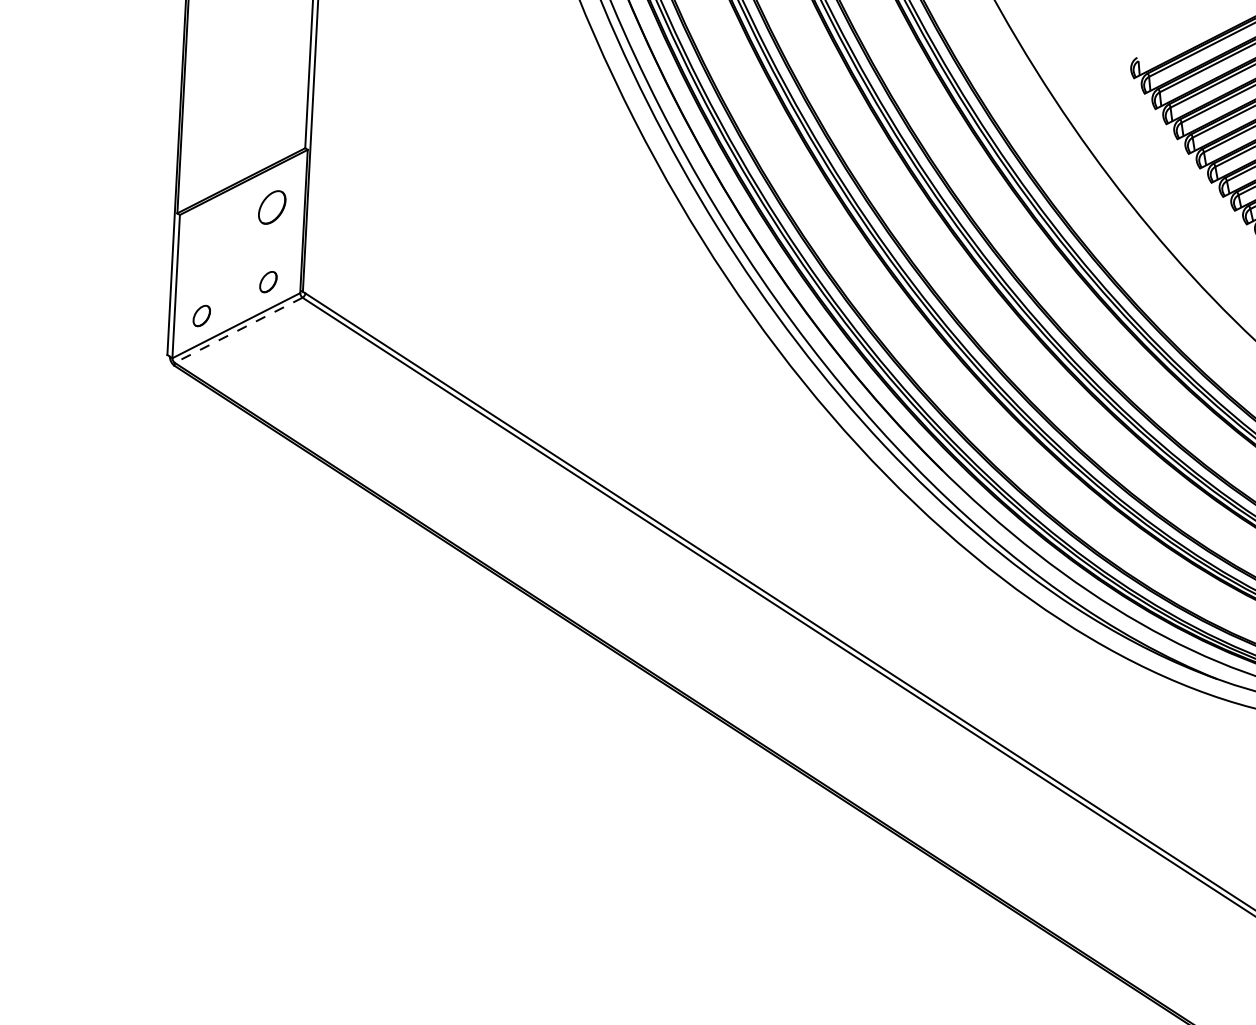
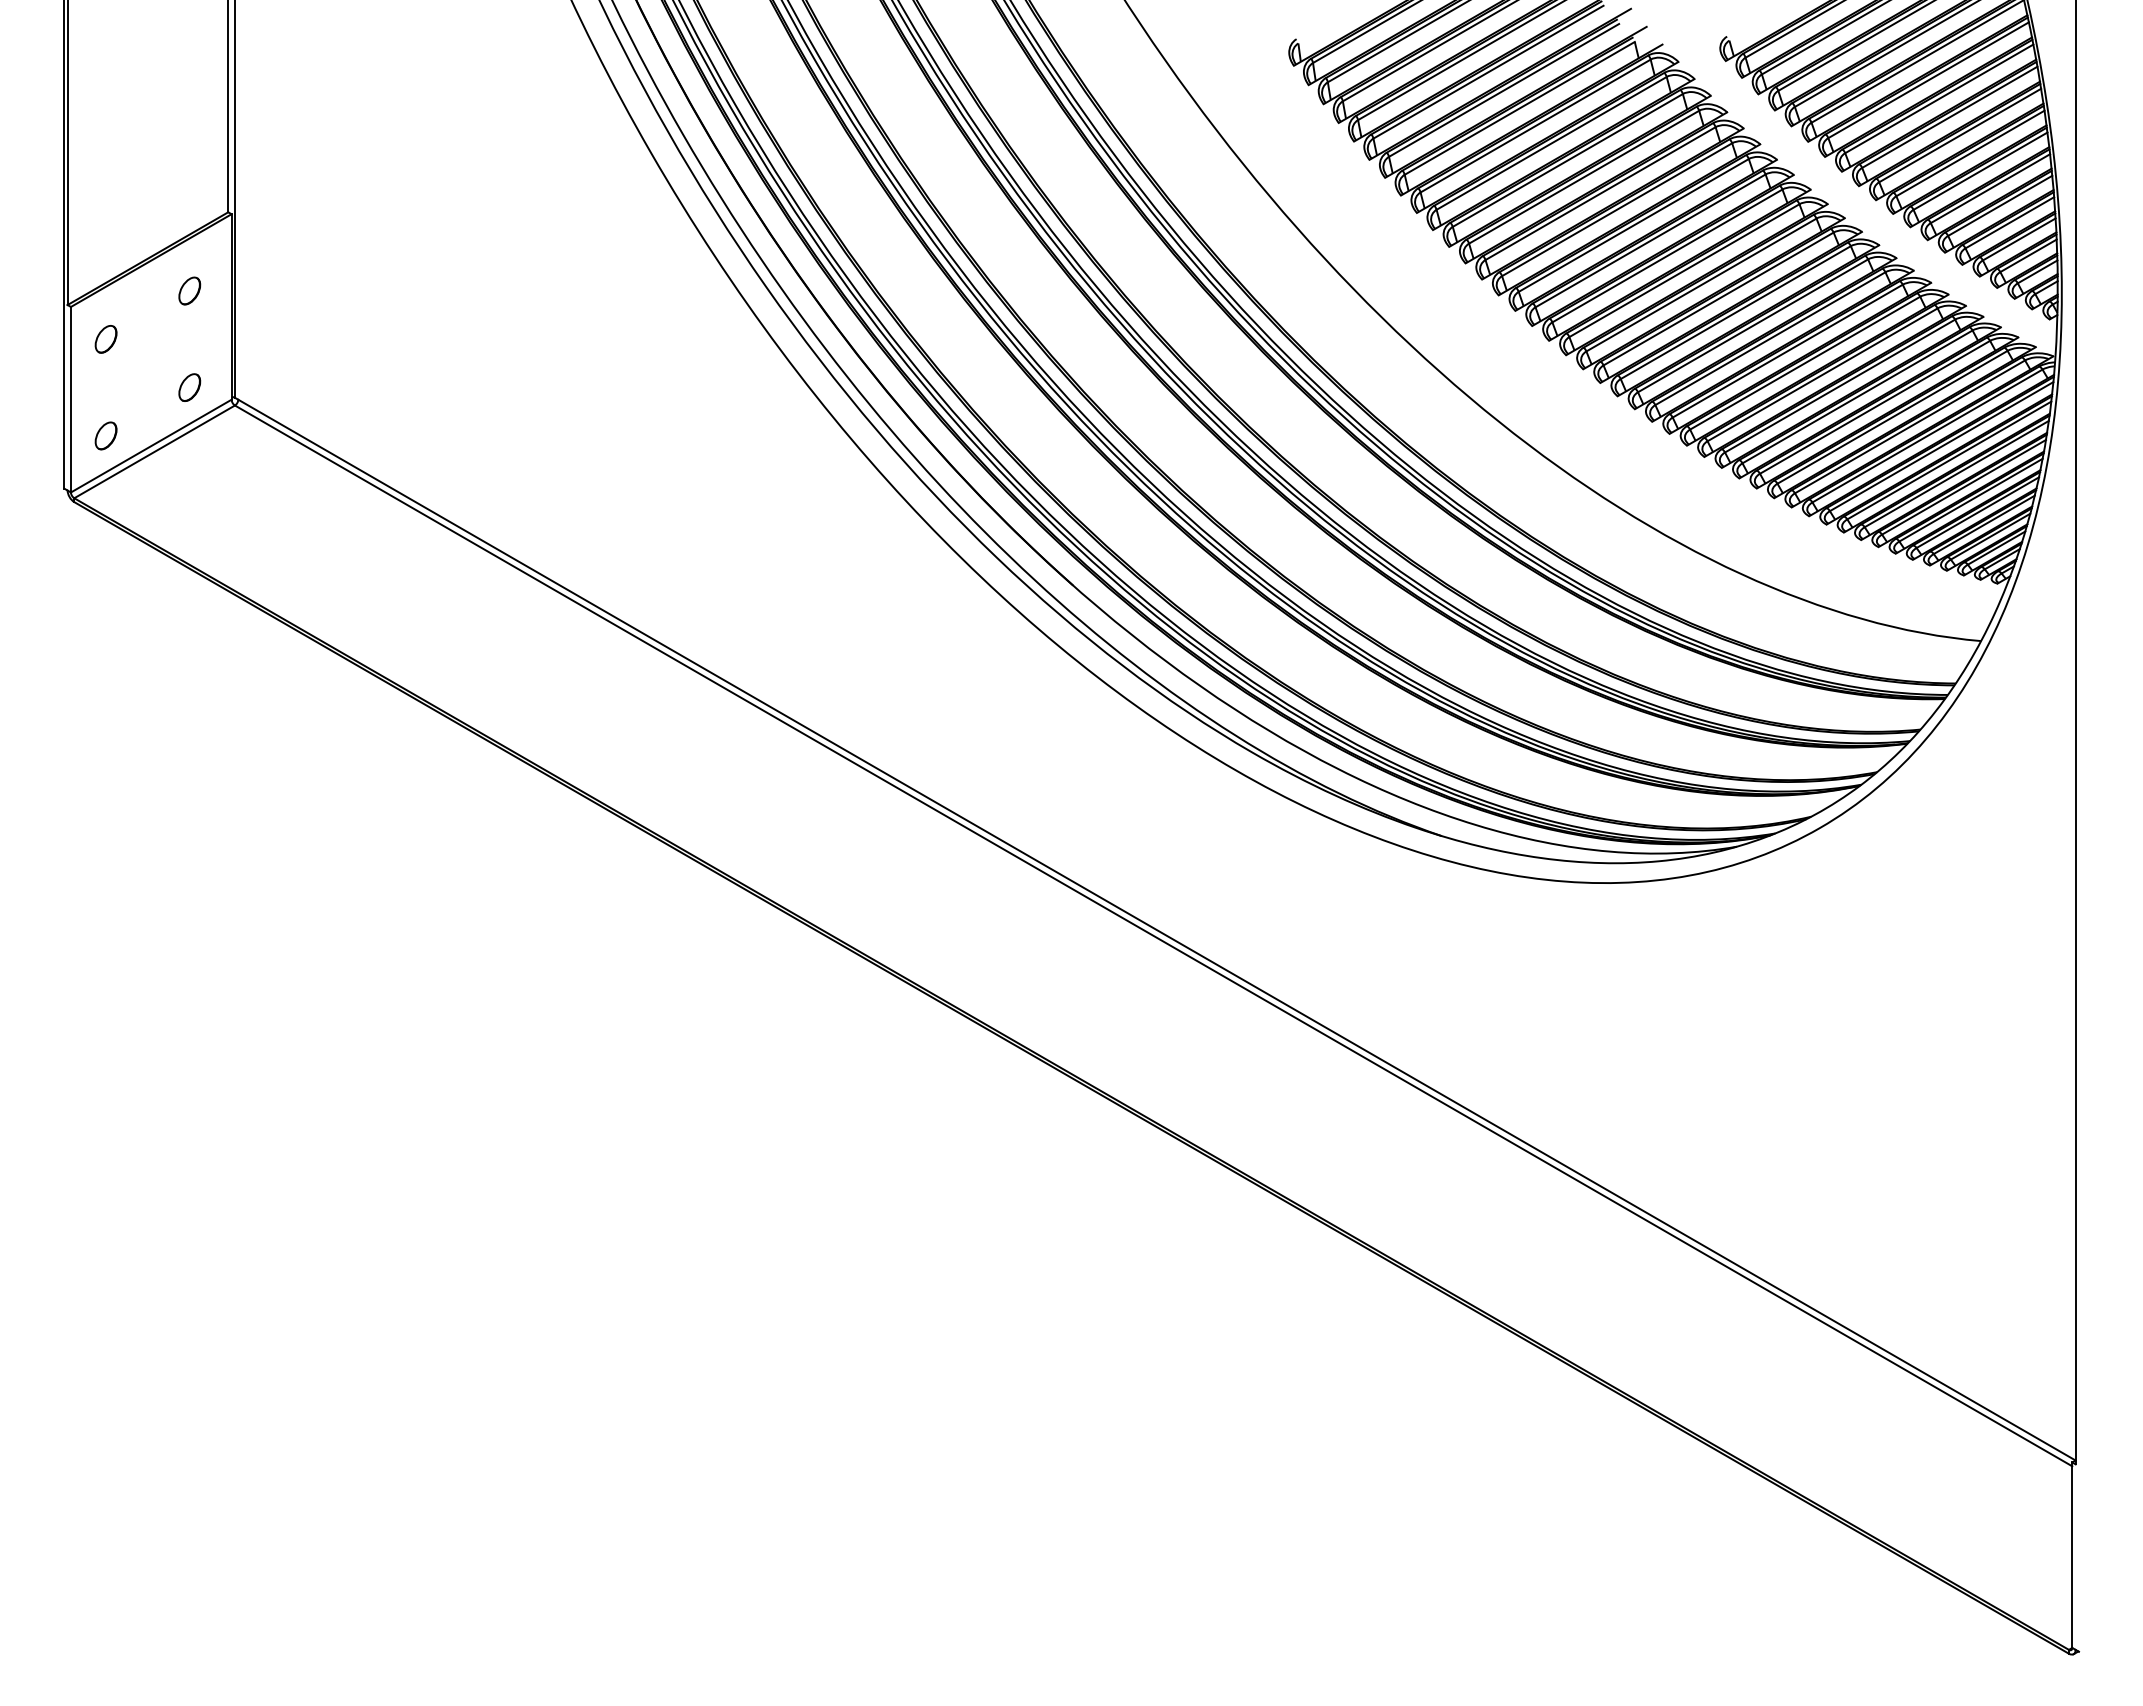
part: (272, 207) -> (189, 290), size x0.62
part: (205, 241) -> (105, 339), added
line: (238, 329) -> (154, 451), dashed -> solid

